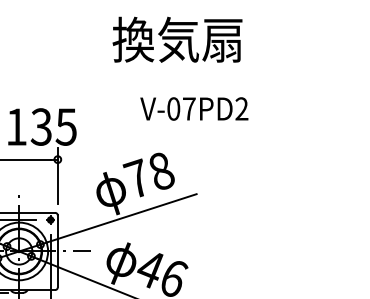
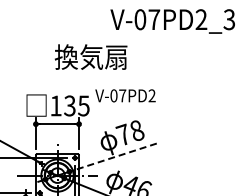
text: (176, 38) -> (90, 56), moved
text: (194, 108) -> (125, 95), moved
line: (121, 219) -> (114, 157), solid -> dashed

